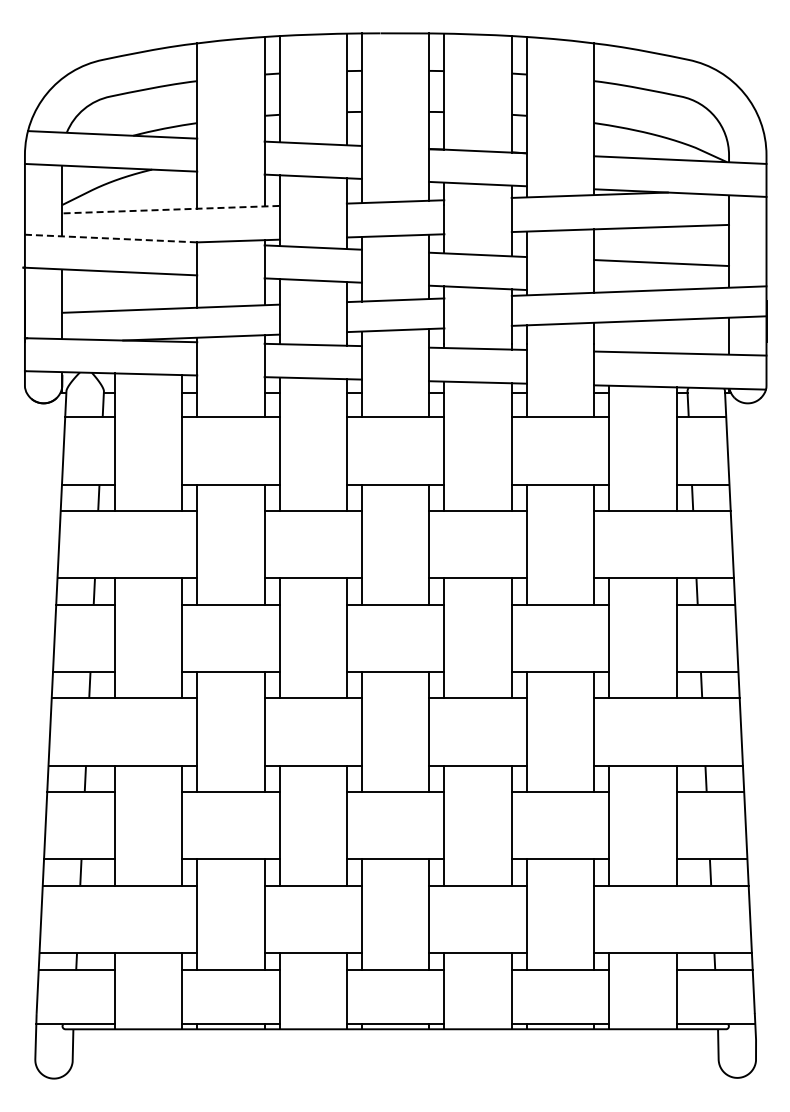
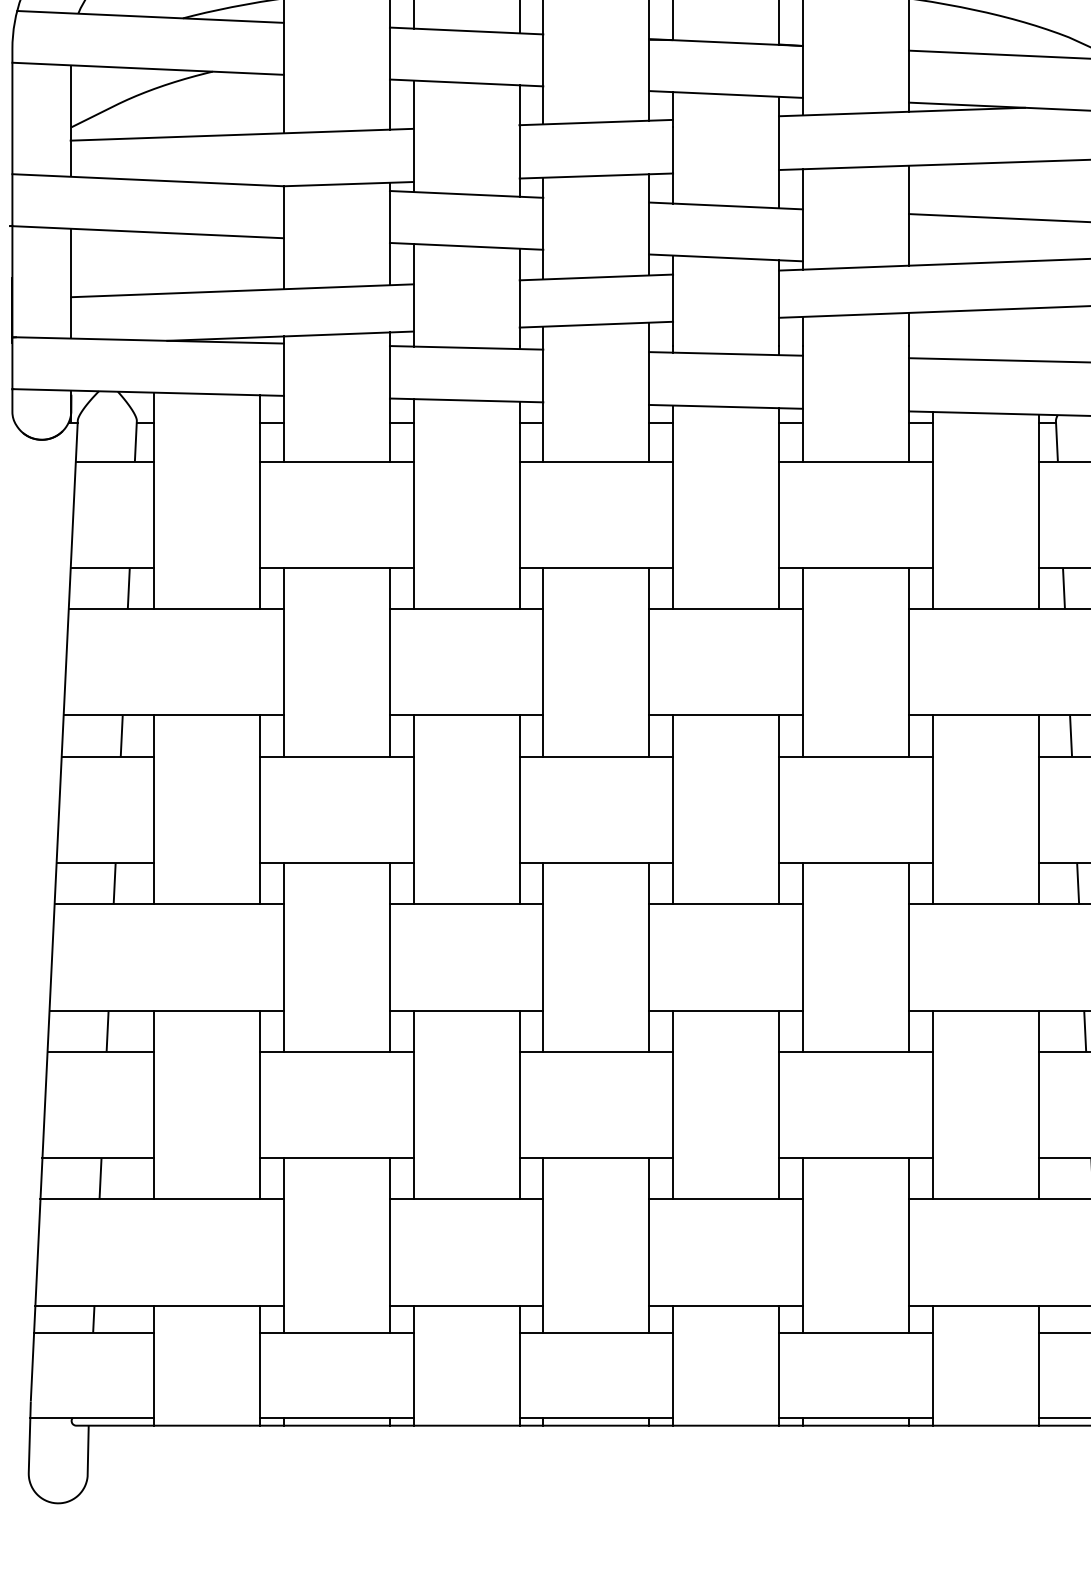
line: (170, 209) -> (241, 134), dashed -> solid
line: (111, 238) -> (148, 180), dashed -> solid

